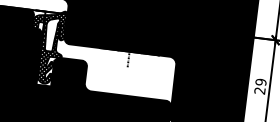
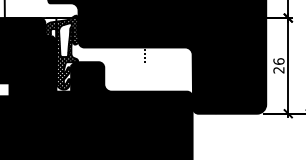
text: (260, 82) -> (278, 61), 29 -> 26

